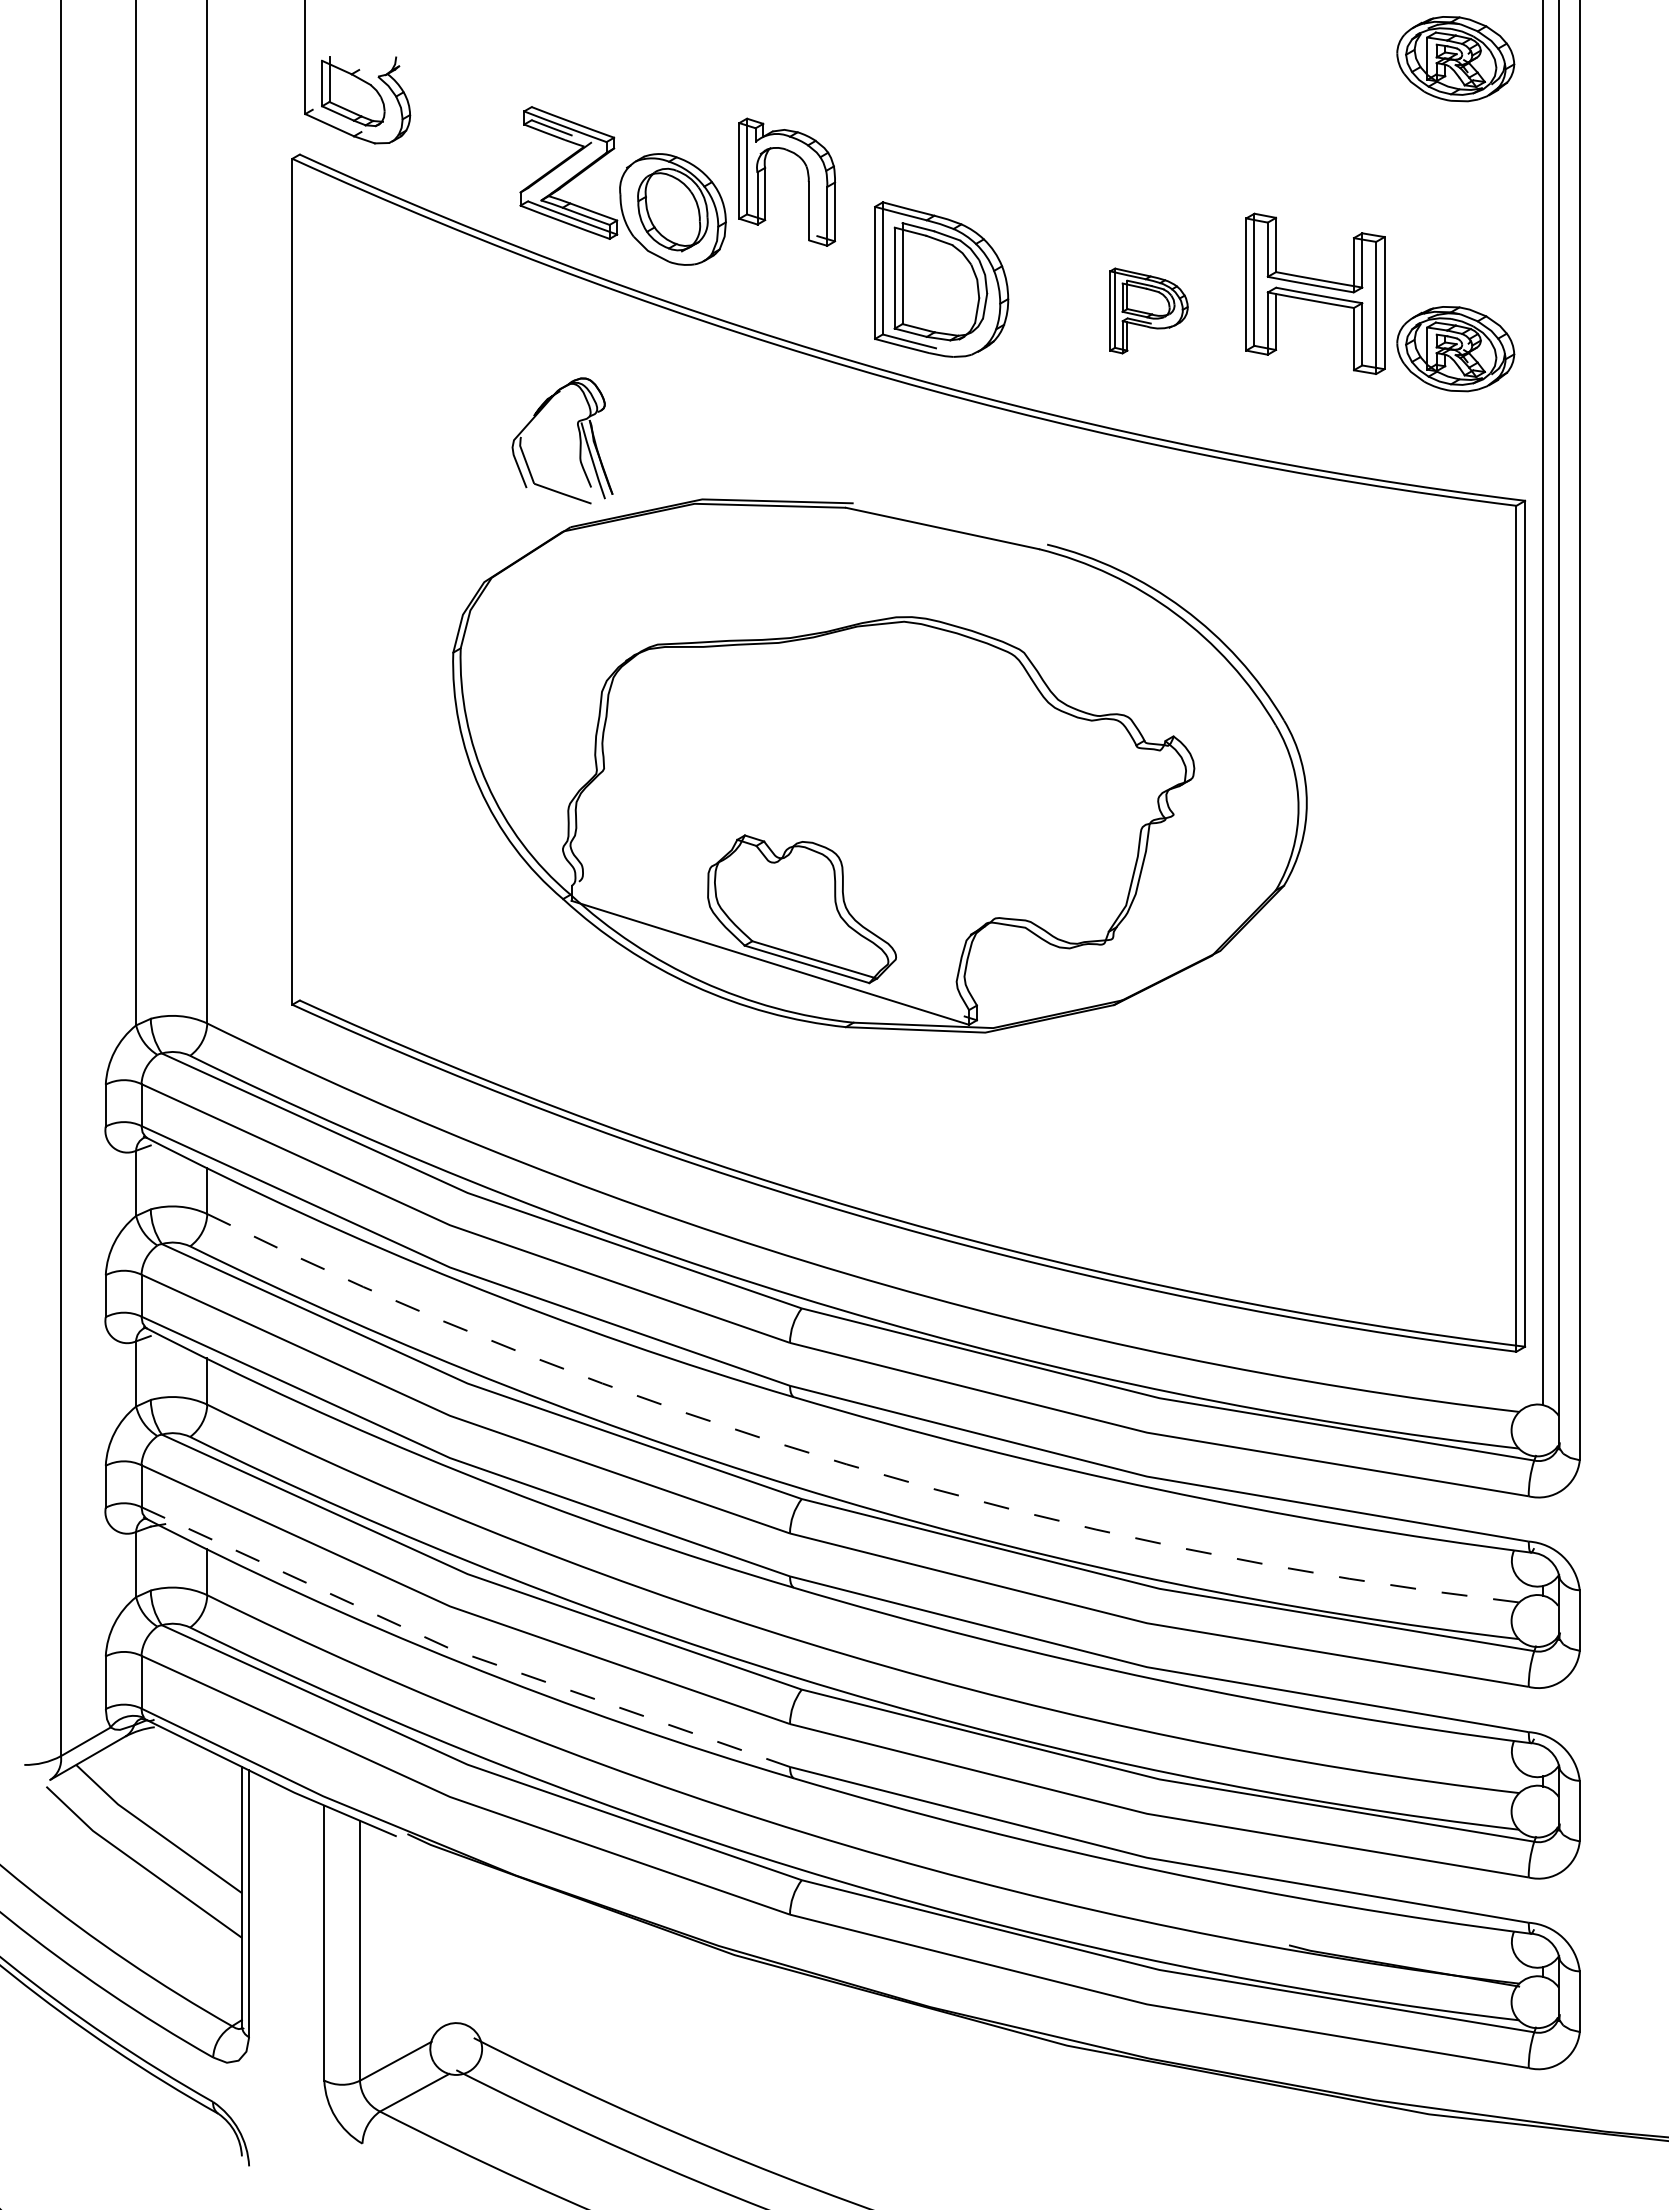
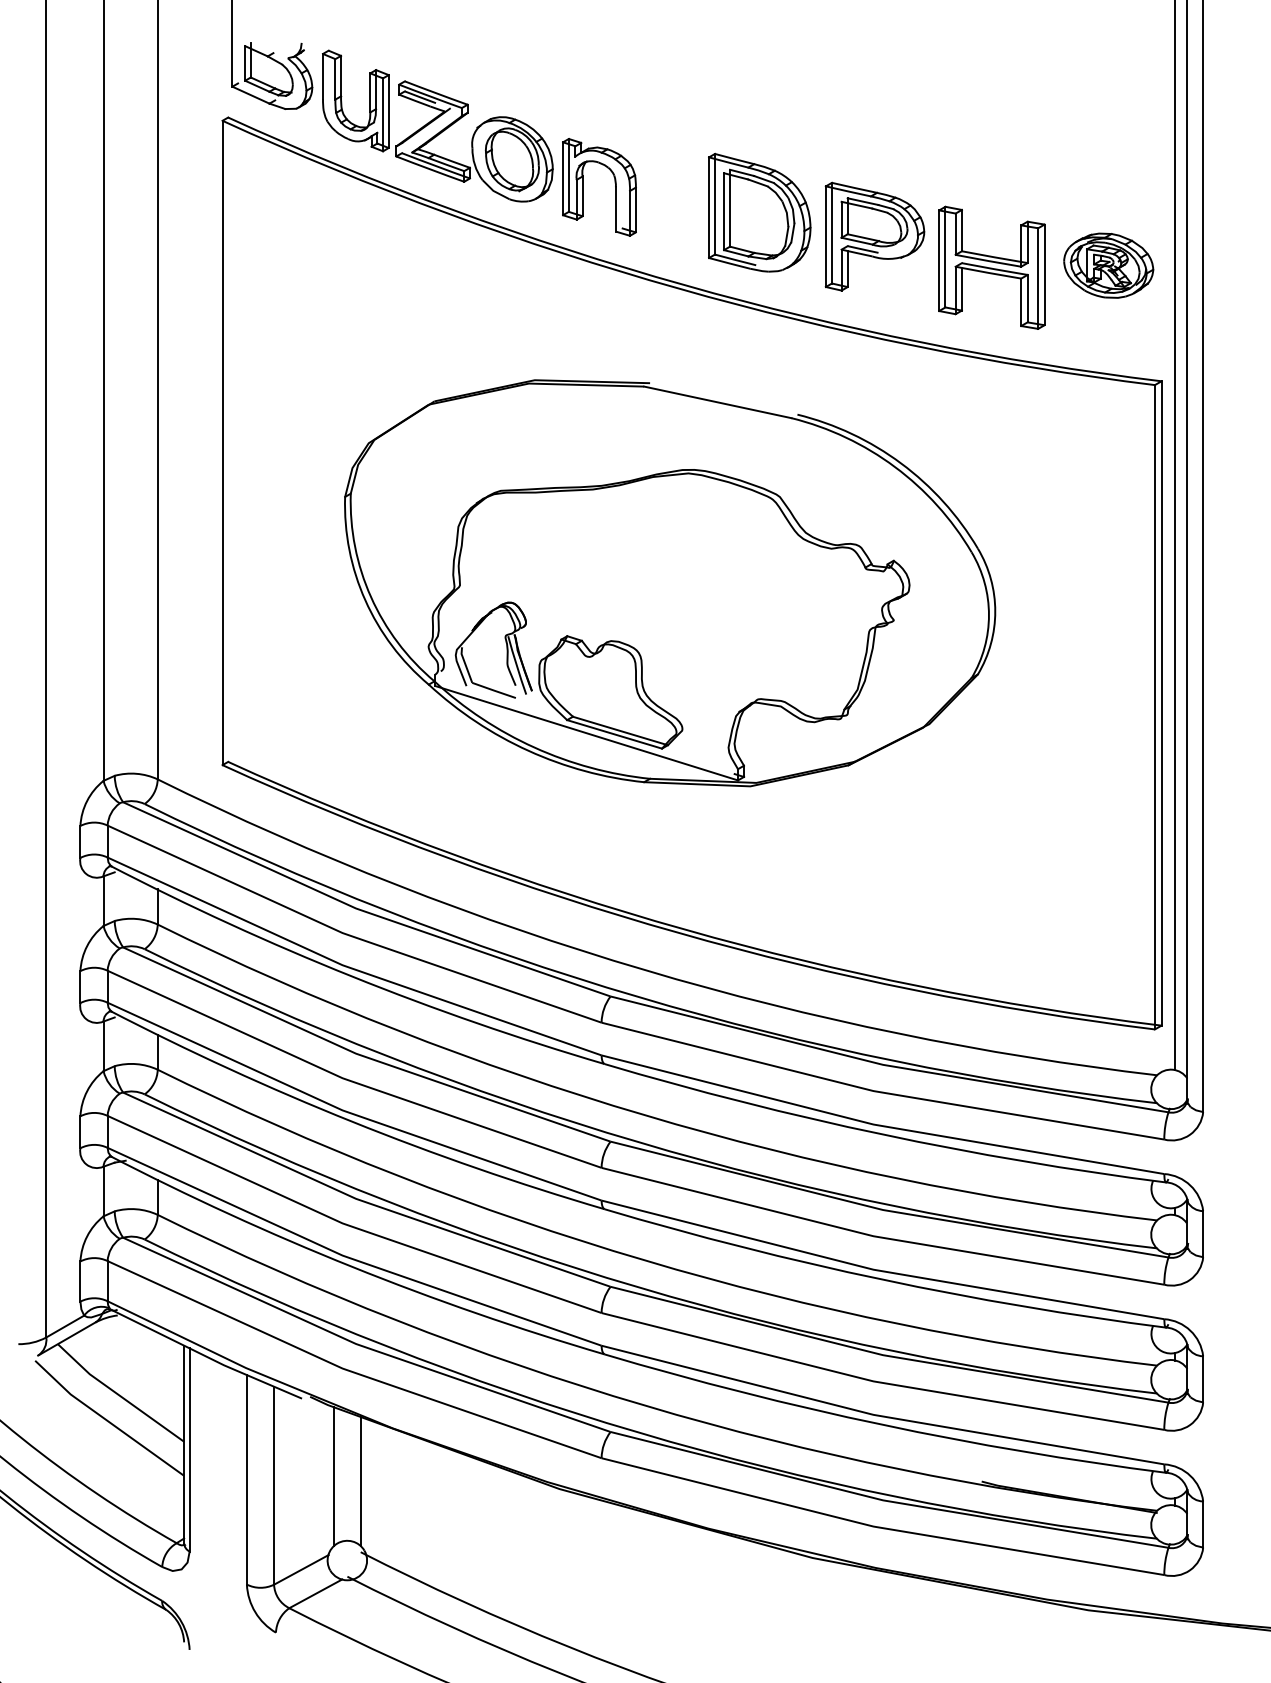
part: (1455, 59) -> (1108, 45), removed
part: (485, 132) -> (369, 100), added
part: (807, 181) -> (614, 186), moved
part: (941, 279) -> (759, 212), moved
part: (1315, 293) -> (991, 267), moved
part: (1148, 310) -> (874, 236), size x1.67
part: (579, 440) -> (506, 649), moved
arc: (846, 1464) -> (644, 1115), dashed -> solid
line: (459, 1651) -> (349, 1257), dashed -> solid
line: (438, 1938) -> (333, 1476), added
line: (473, 1945) -> (360, 1481), added

